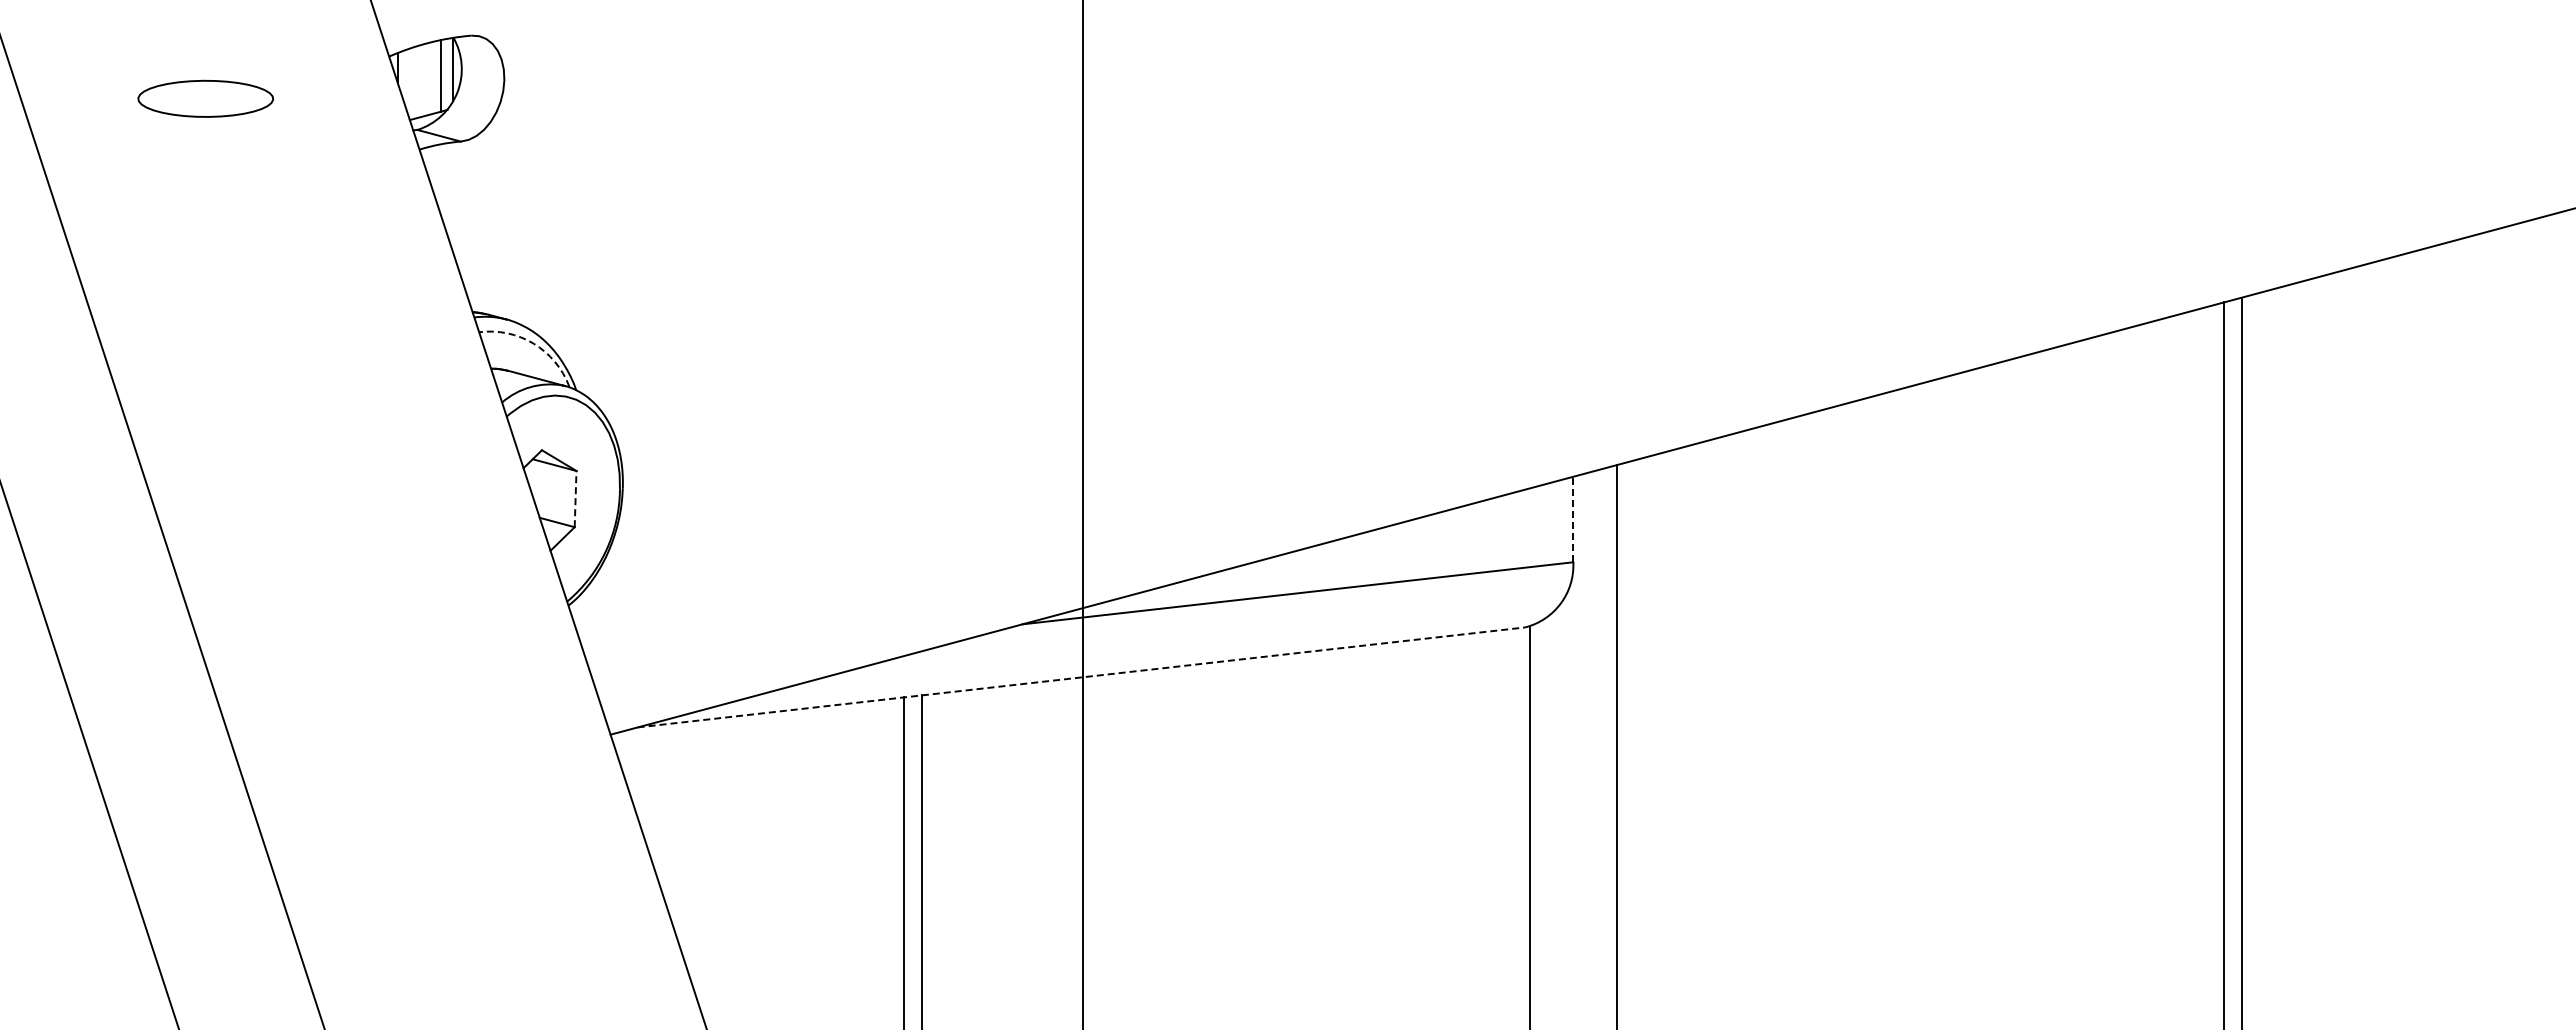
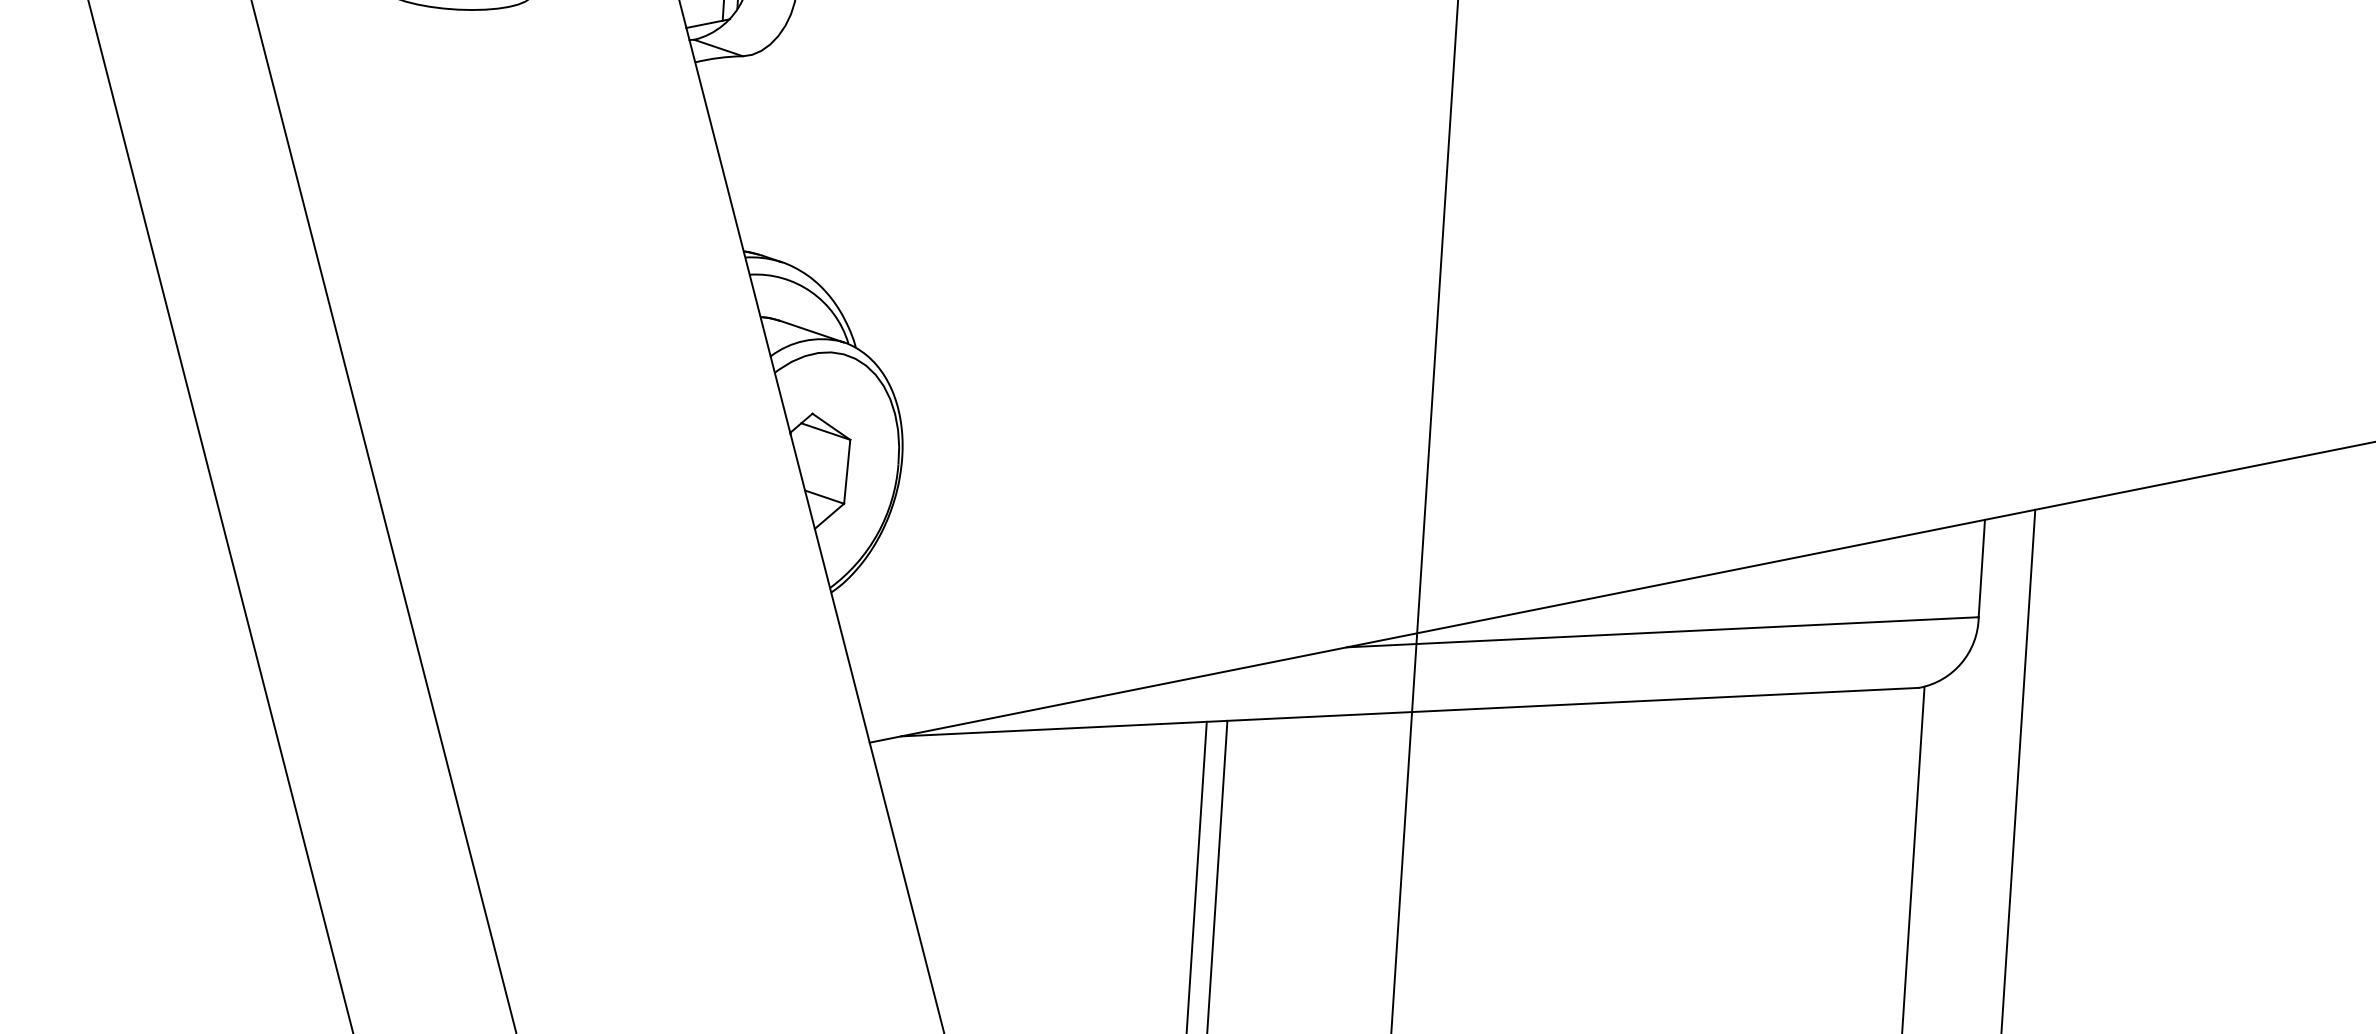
arc: (533, 343) -> (810, 291), dashed -> solid
line: (575, 498) -> (847, 471), dashed -> solid
line: (1573, 519) -> (1982, 568), dashed -> solid
line: (1081, 677) -> (1410, 712), dashed -> solid

